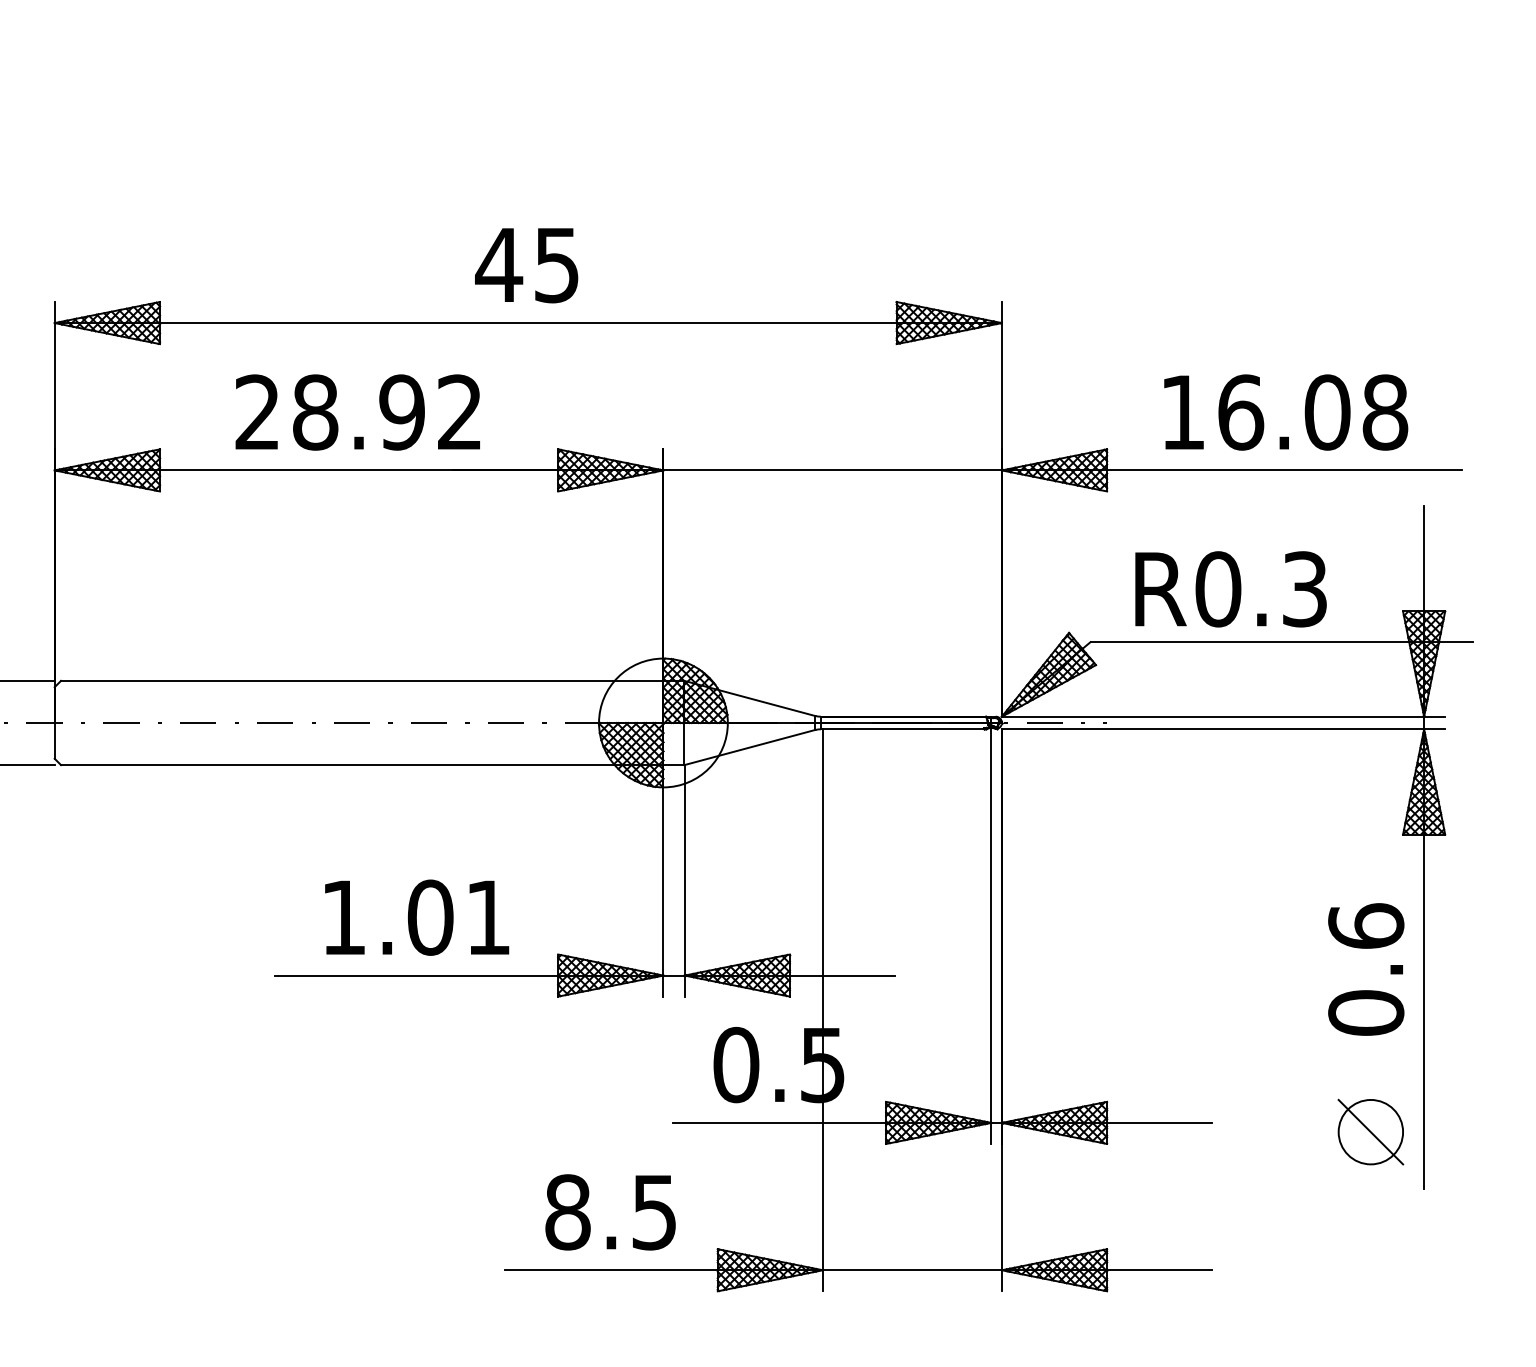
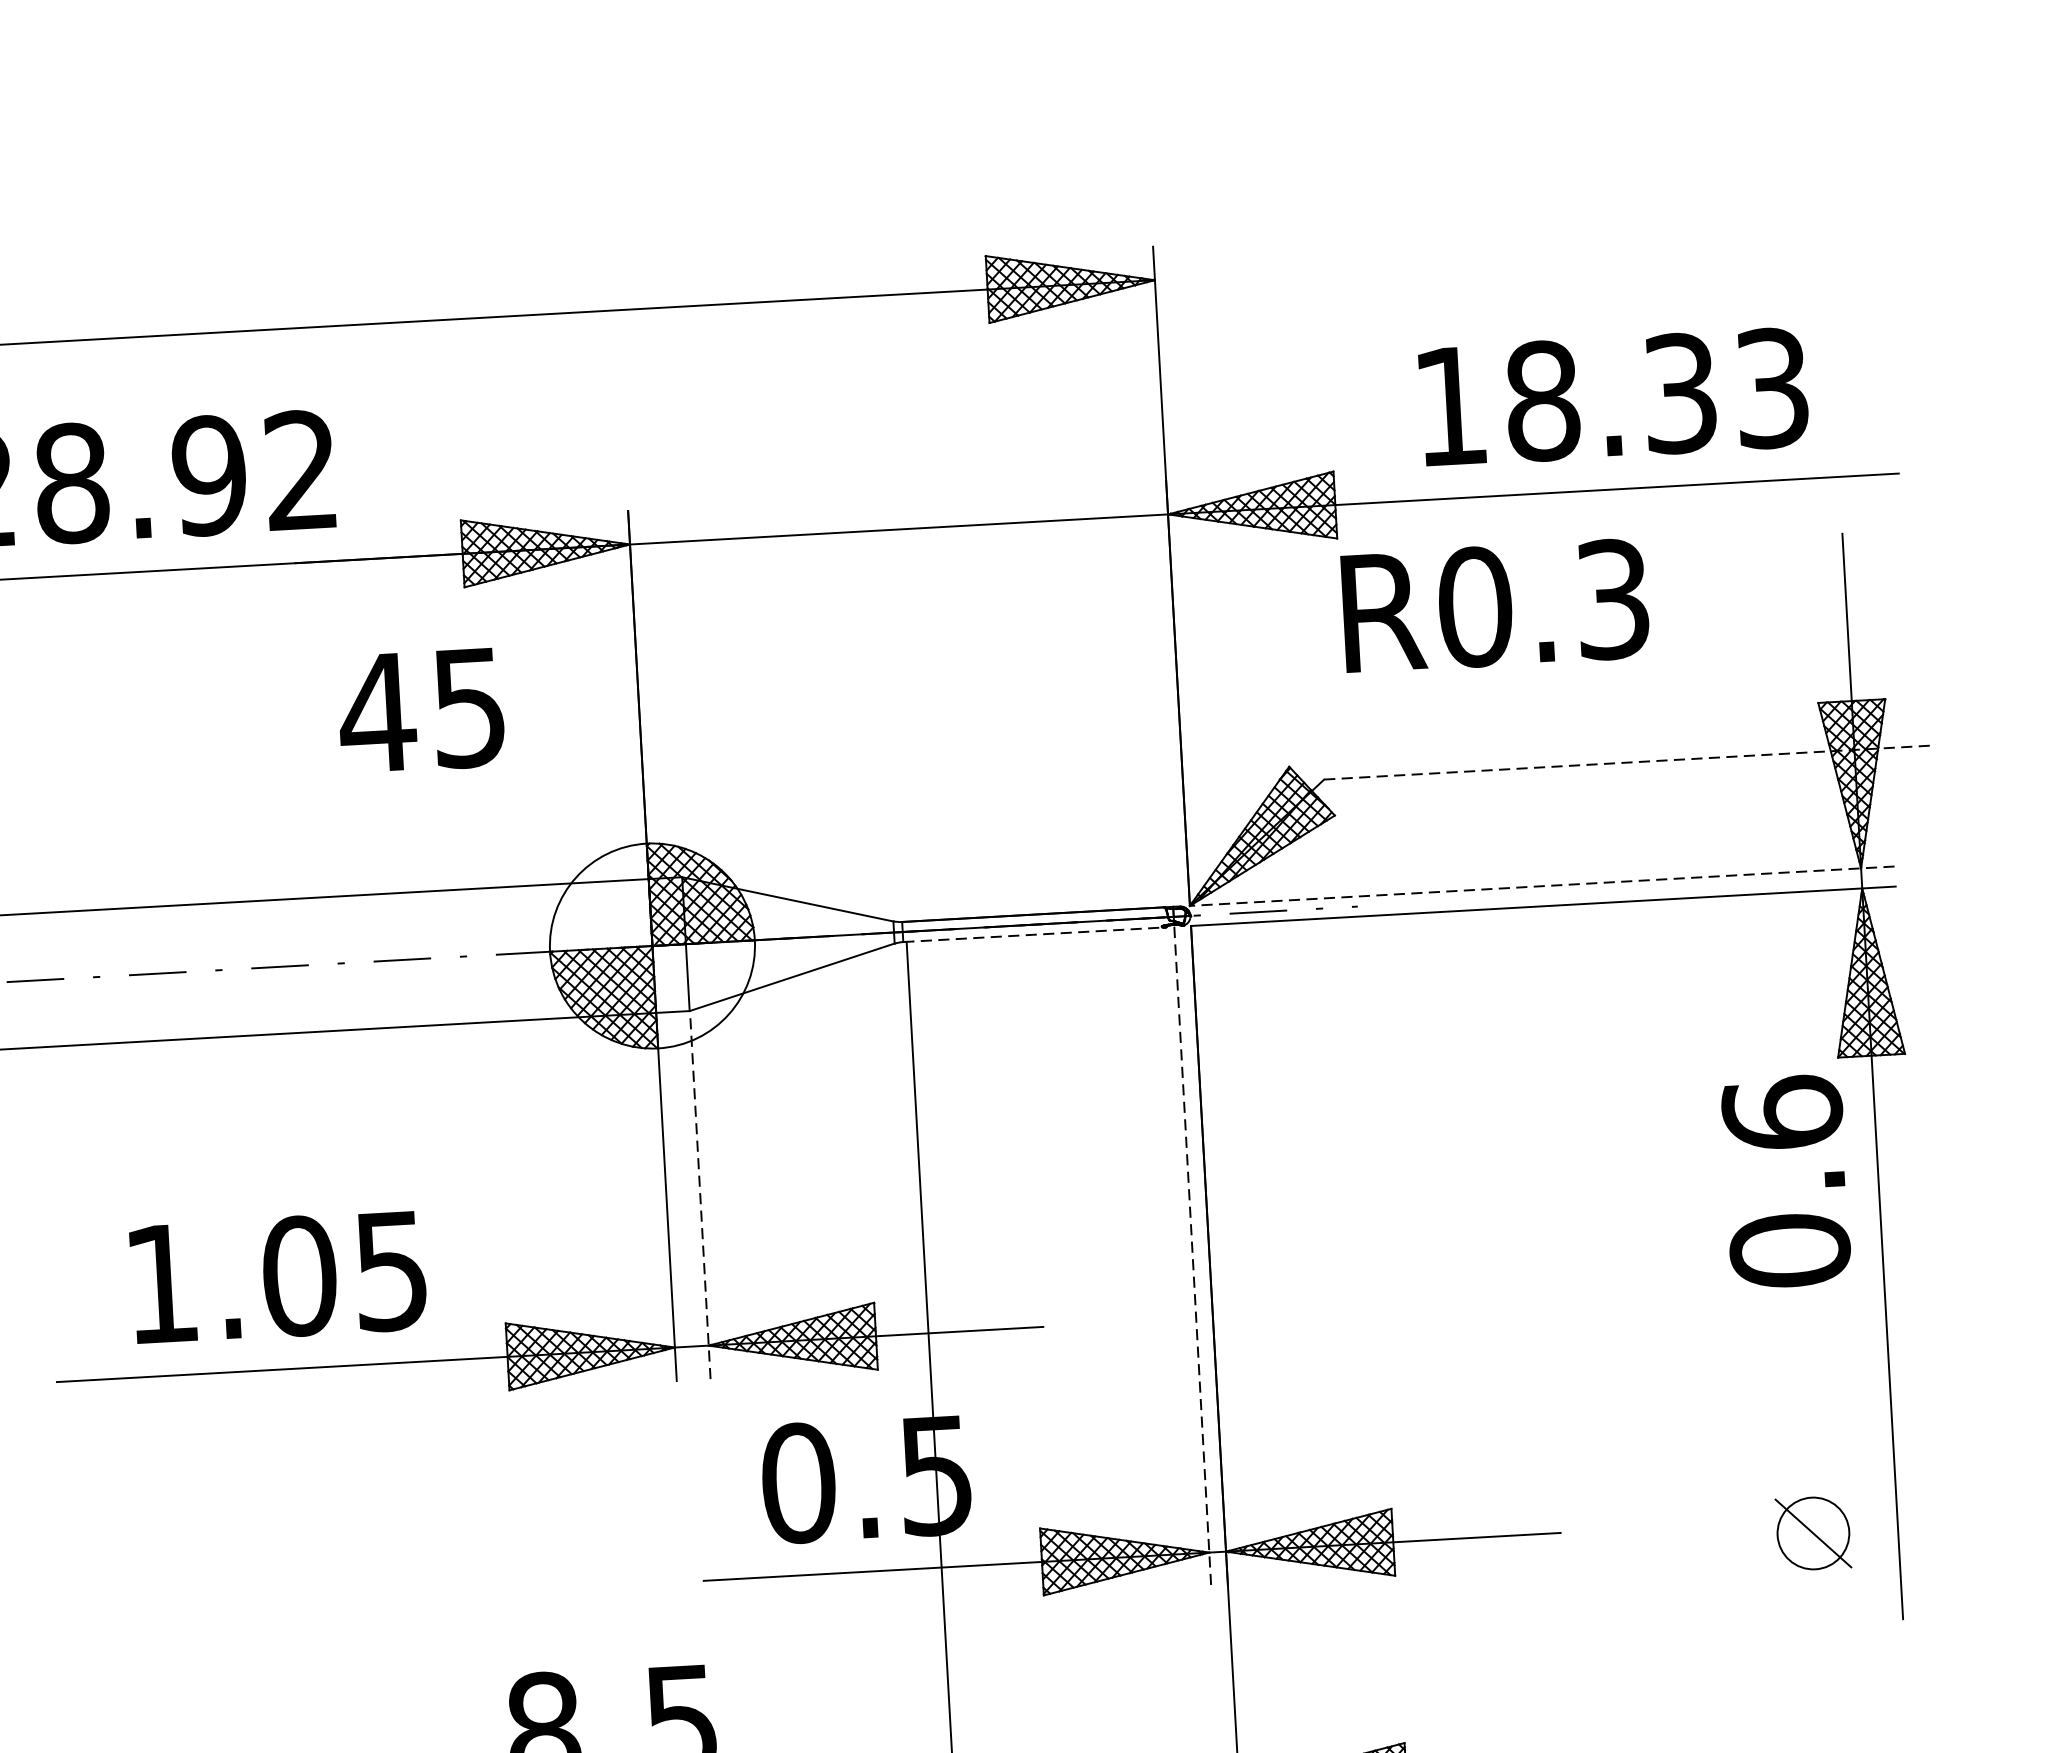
text: (526, 265) -> (420, 711), moved
text: (1313, 412) -> (1658, 394), 16.08 -> 18.33
text: (1230, 589) -> (1494, 606), moved
line: (1282, 642) -> (1629, 763), solid -> dashed
line: (1223, 716) -> (1542, 885), solid -> dashed
line: (903, 729) -> (1034, 935), solid -> dashed
line: (684, 880) -> (699, 1194), solid -> dashed
text: (487, 917) -> (390, 1270), 1.01 -> 1.05
line: (991, 937) -> (1193, 1257), solid -> dashed
text: (1366, 969) -> (1786, 1181), moved
part: (1370, 1131) -> (1812, 1532), size x0.7

